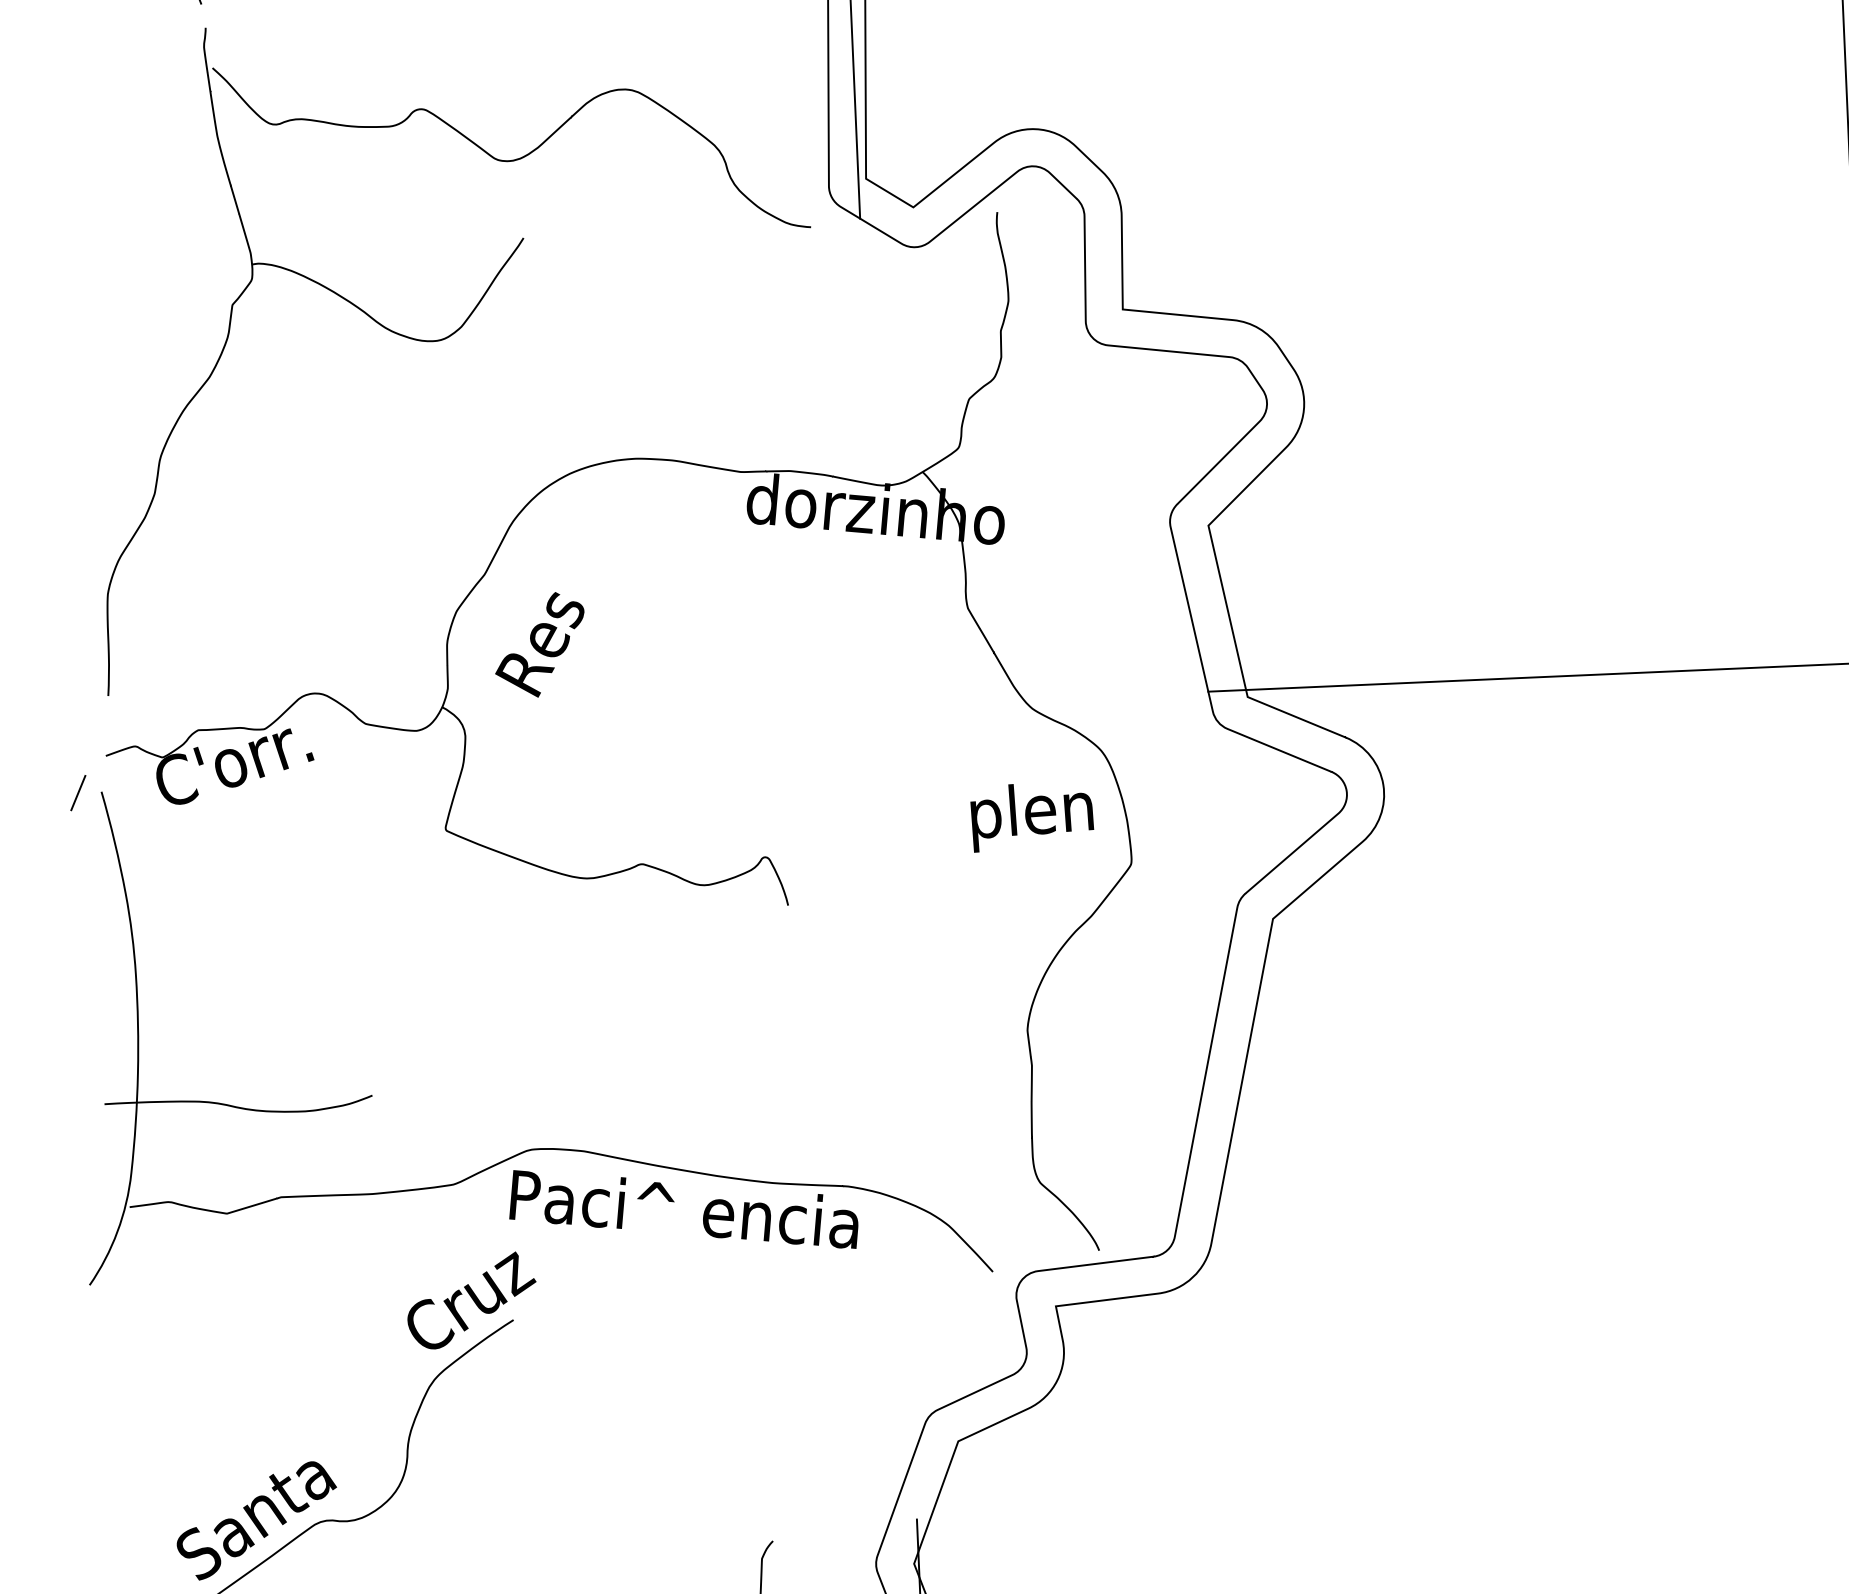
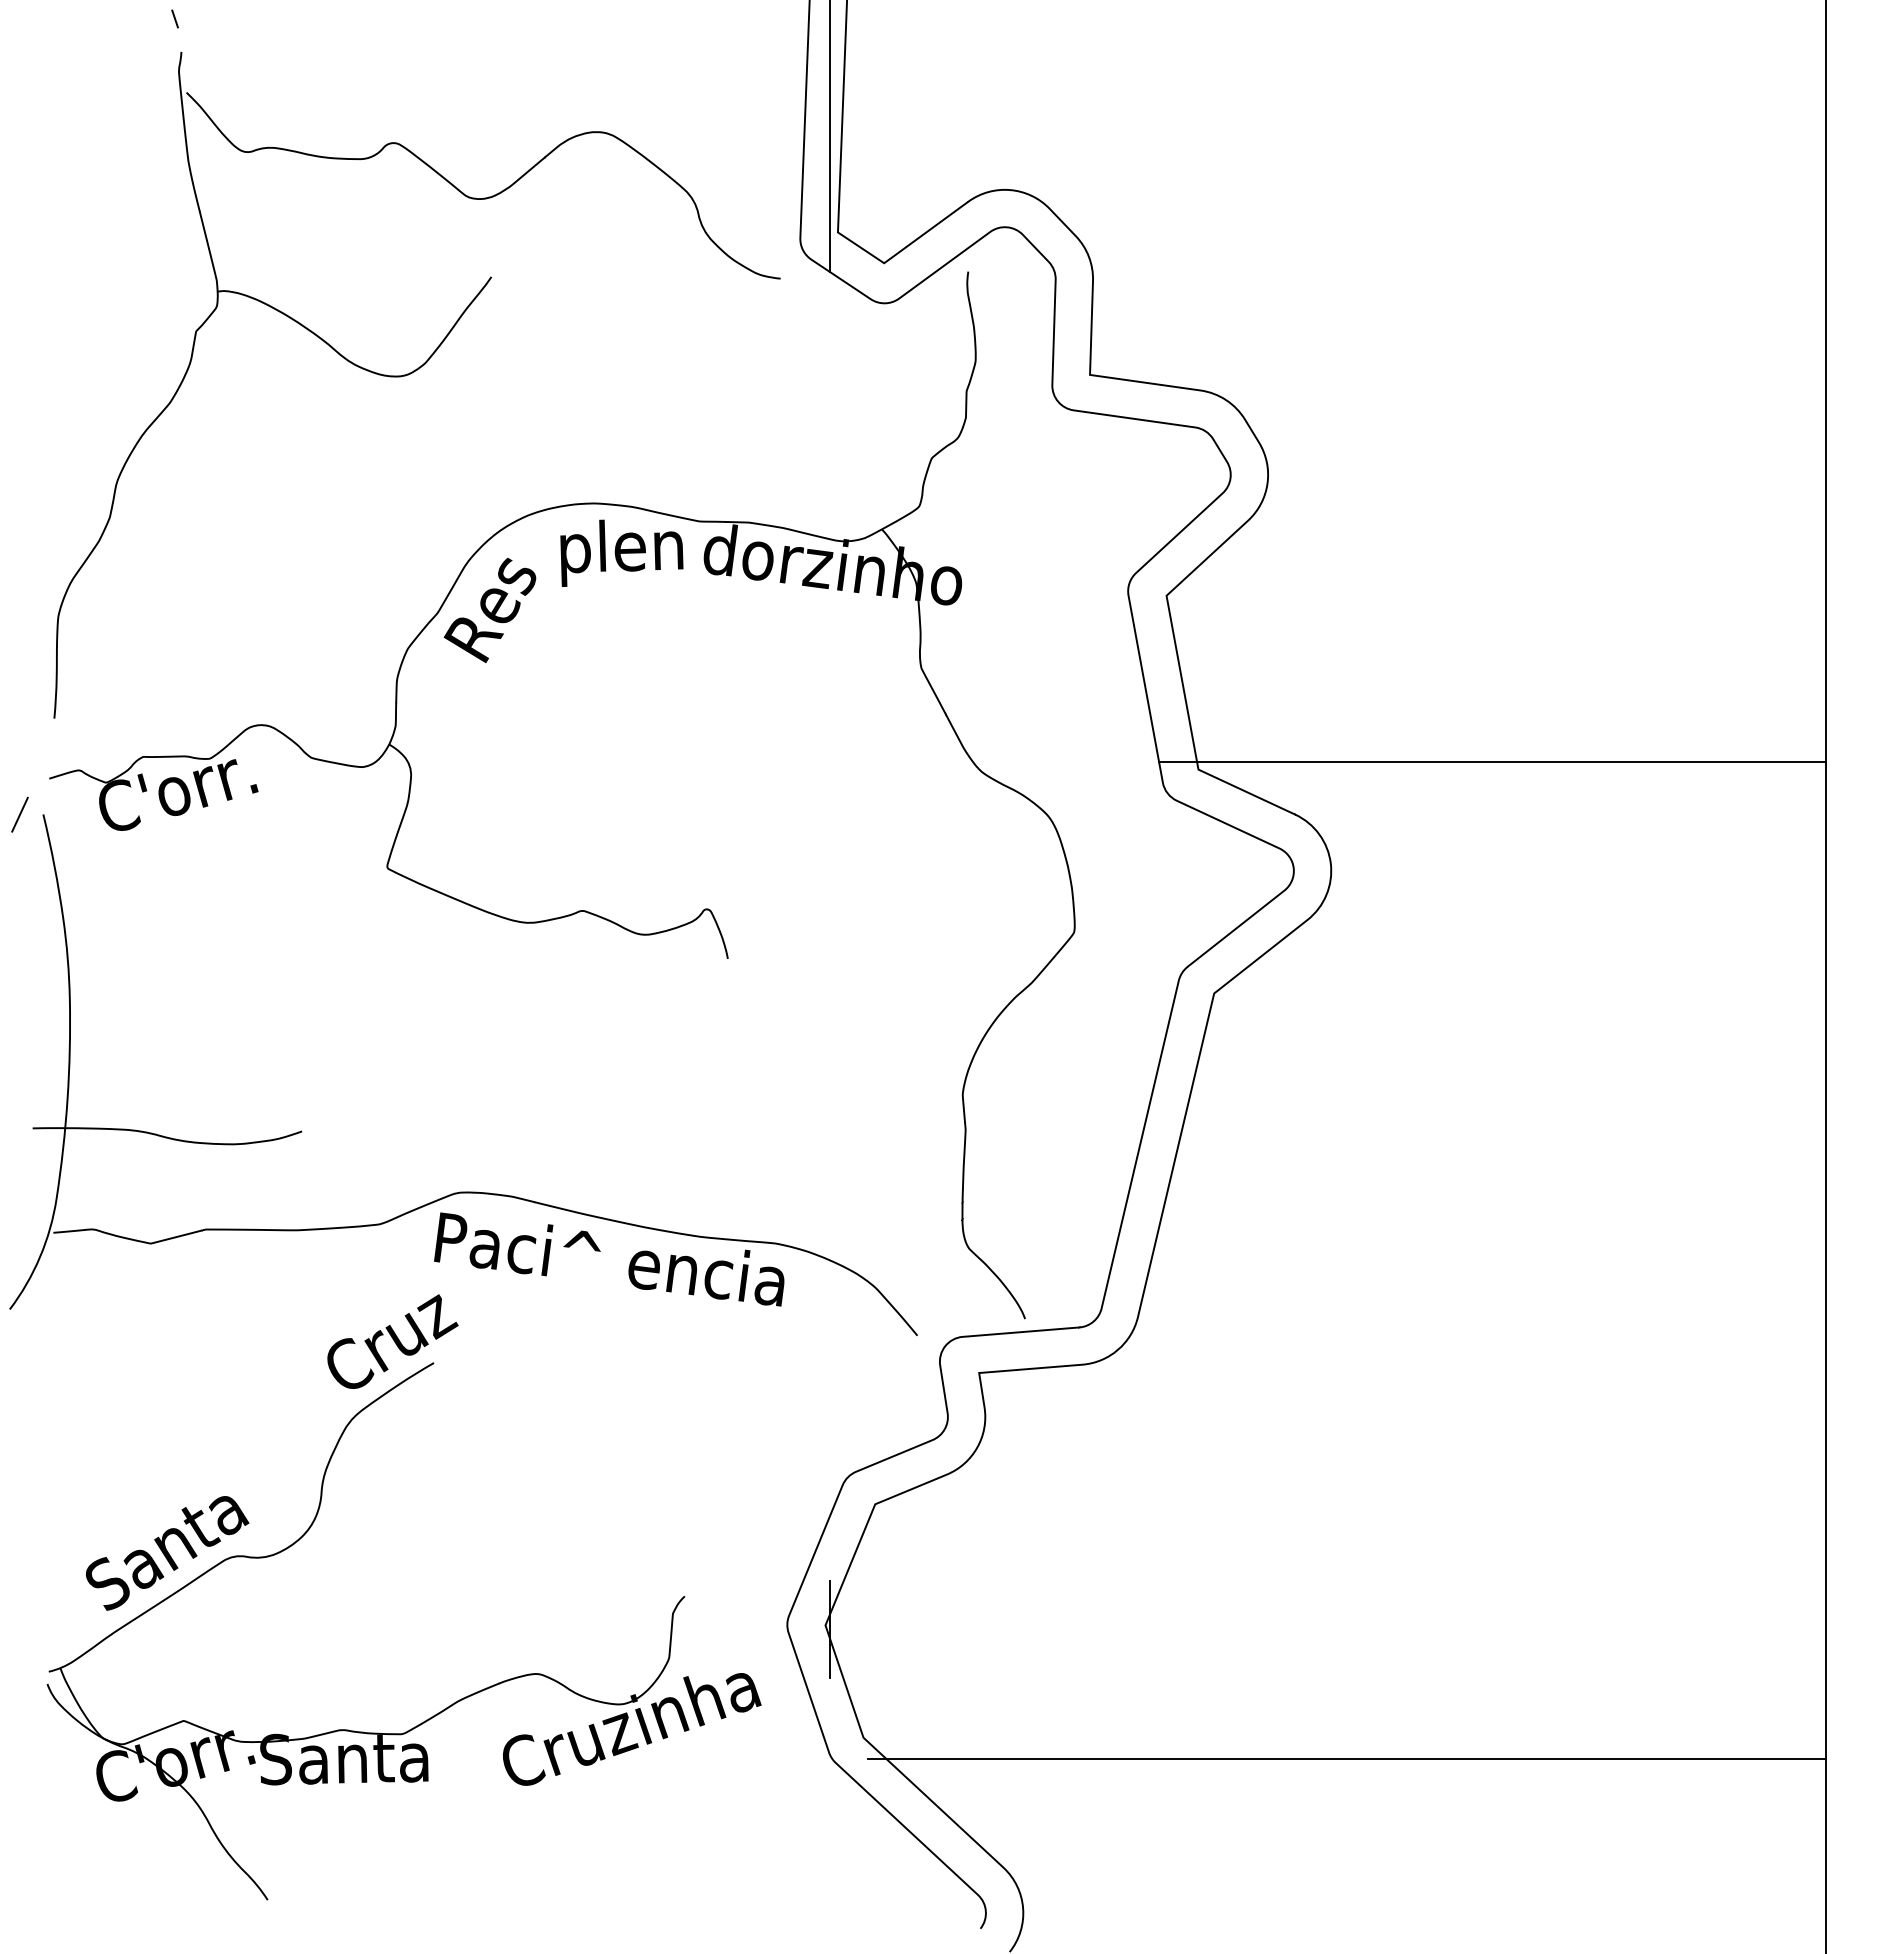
text: (539, 645) -> (489, 610), moved
text: (1031, 815) -> (621, 552), moved

